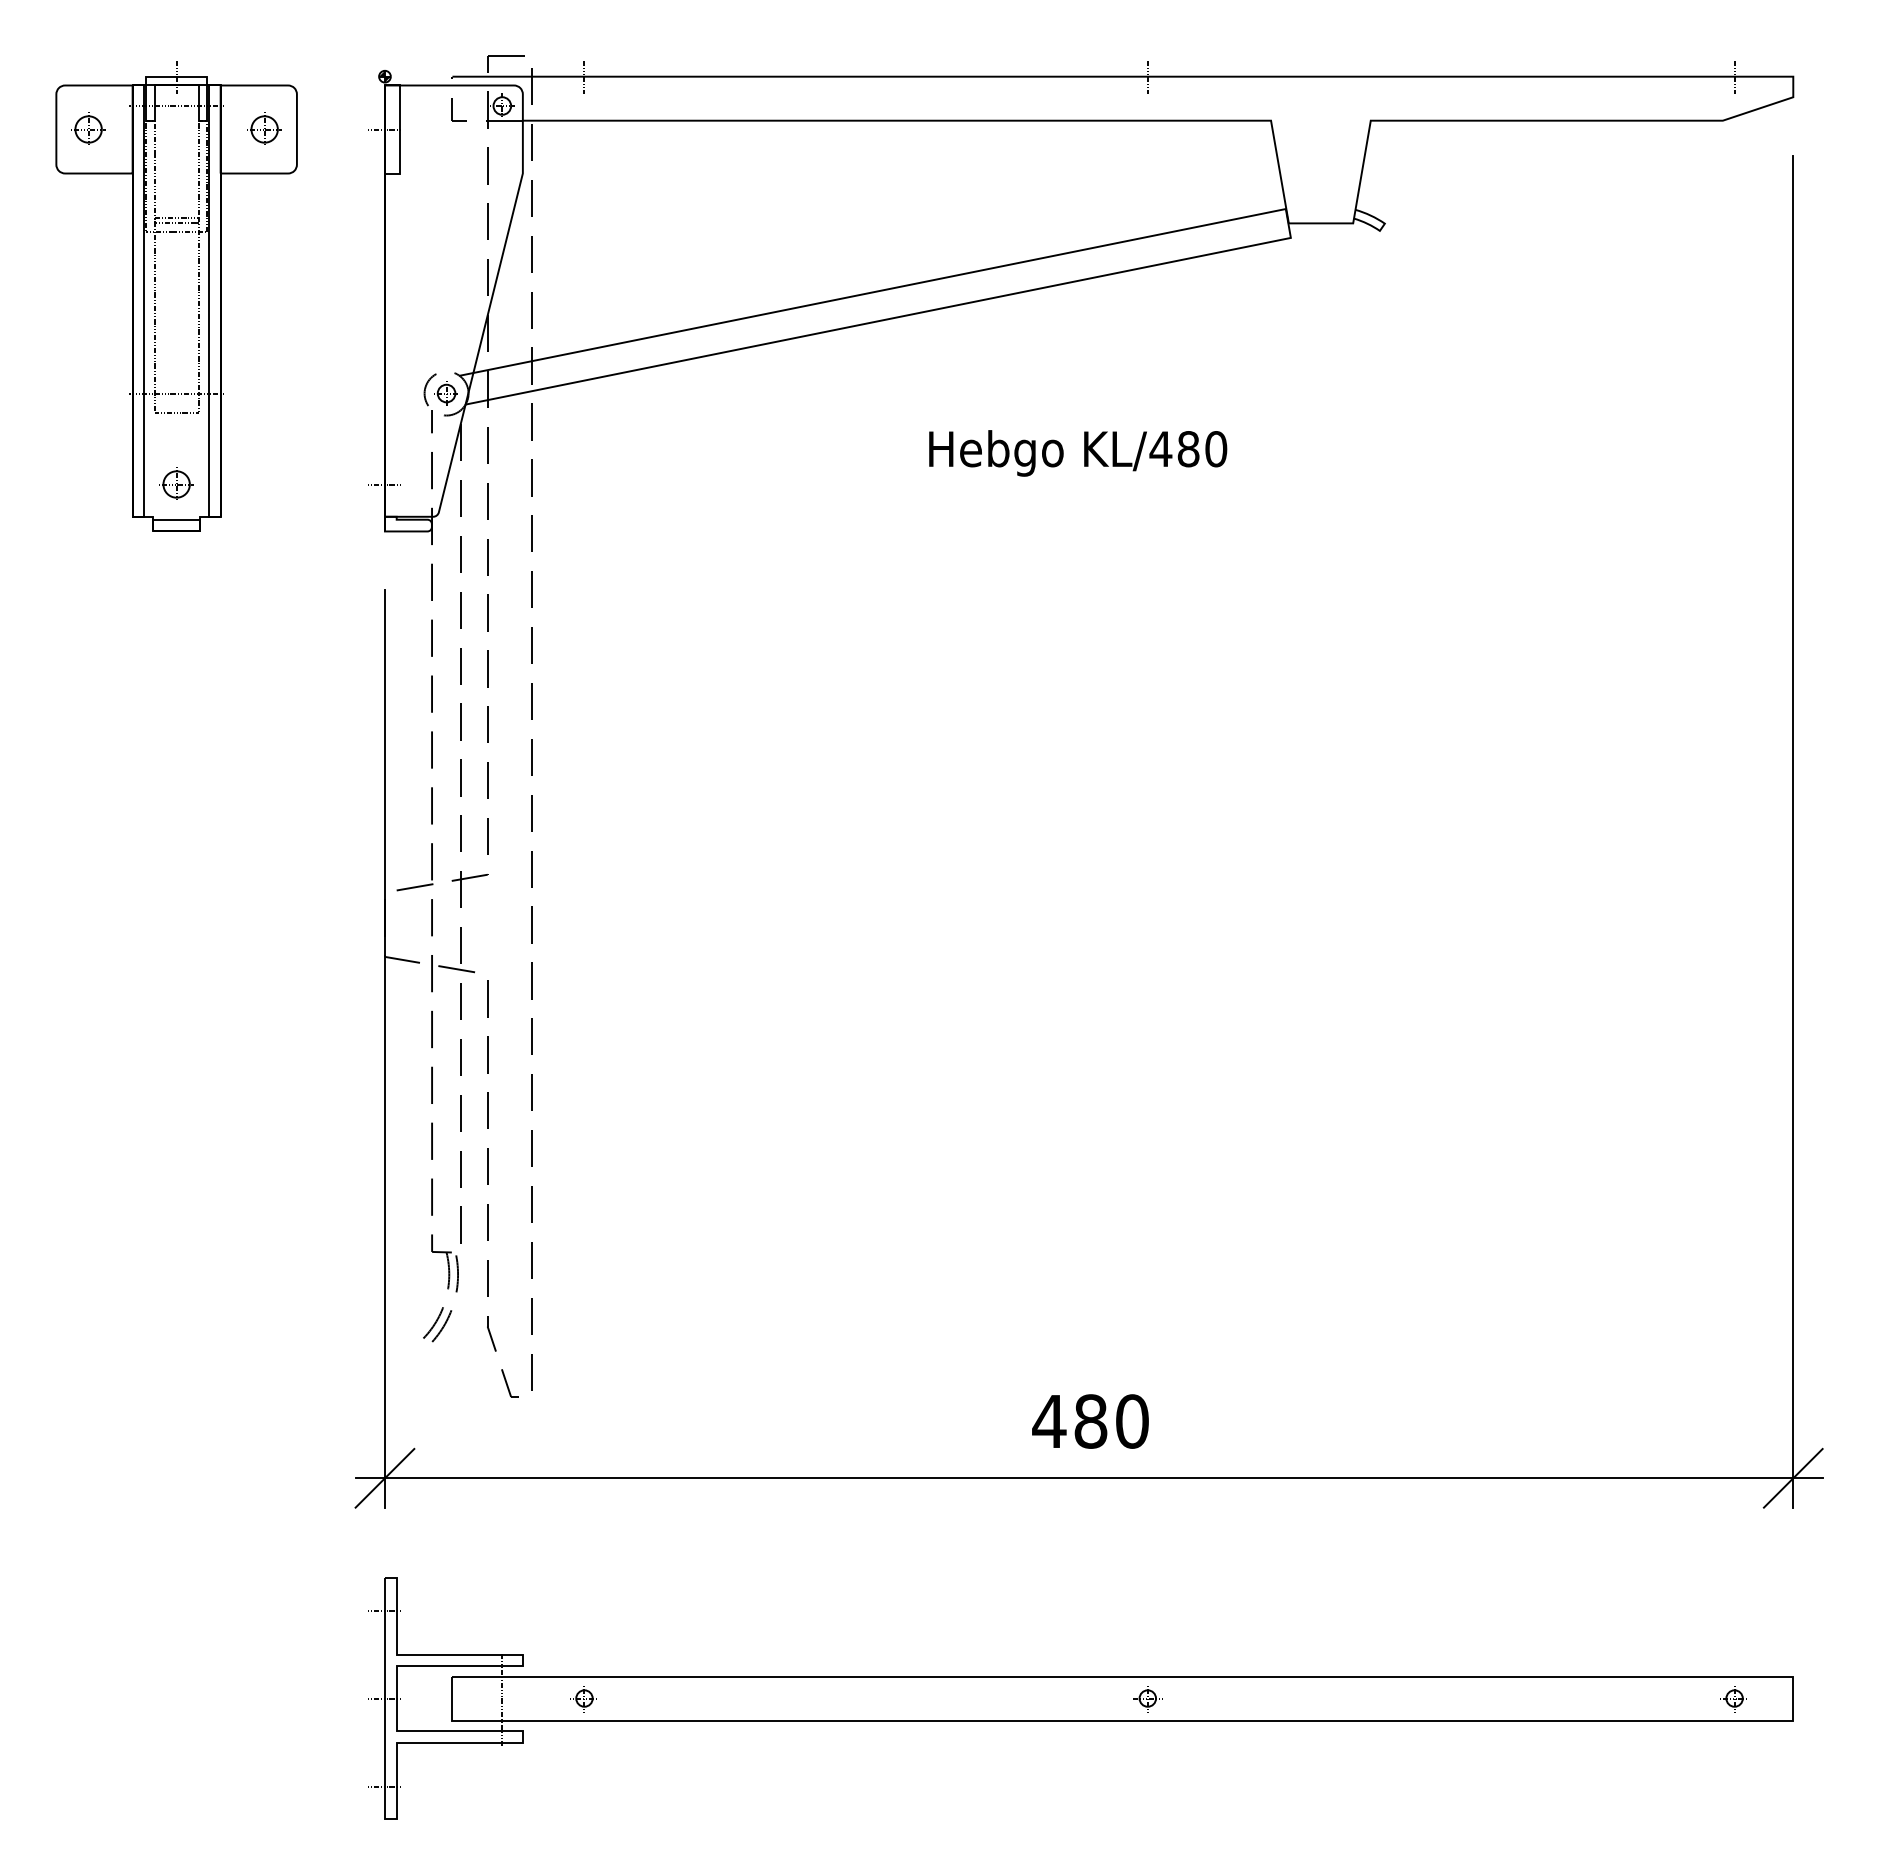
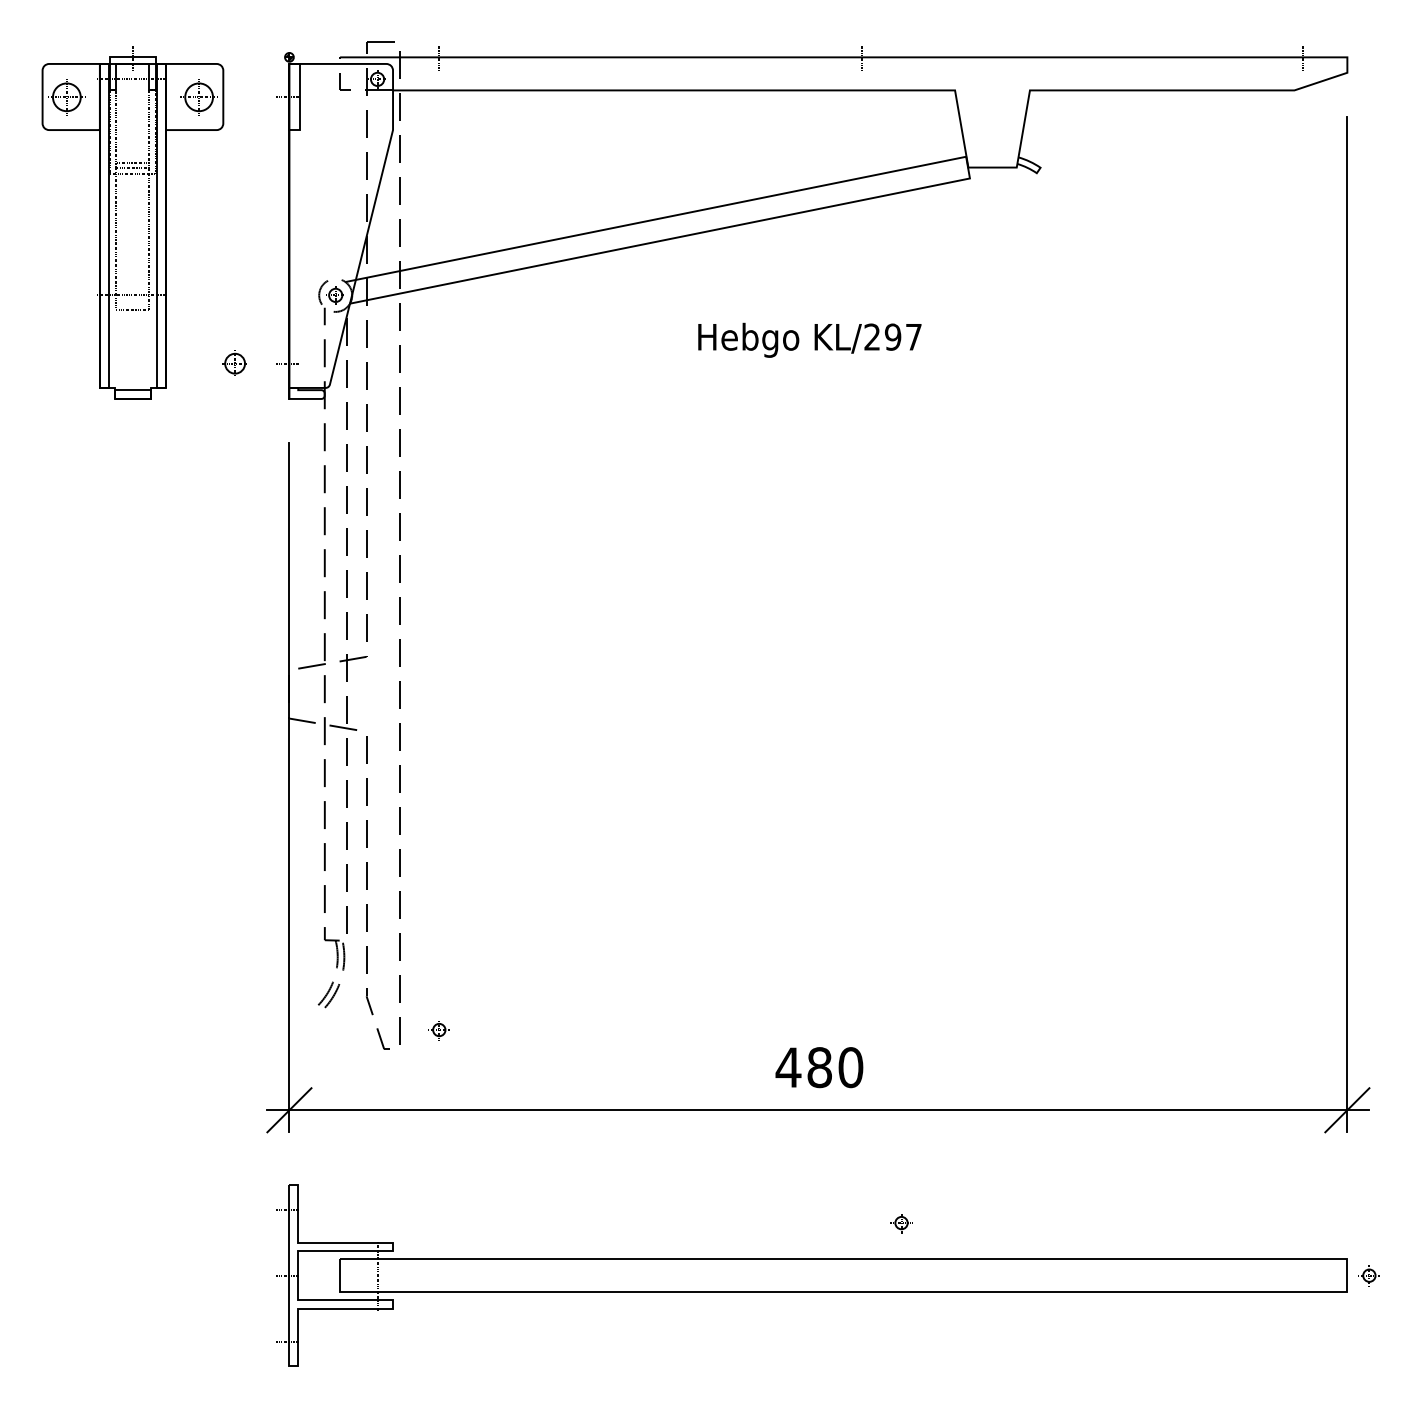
part: (88, 128) -> (66, 96), size x1.4
part: (264, 128) -> (198, 96), size x1.4
text: (1188, 449) -> (893, 337), KL/480 -> KL/297
part: (176, 483) -> (234, 362), moved
part: (583, 1699) -> (438, 1030), moved
part: (1147, 1699) -> (901, 1223), moved
part: (1733, 1699) -> (1368, 1276), moved

